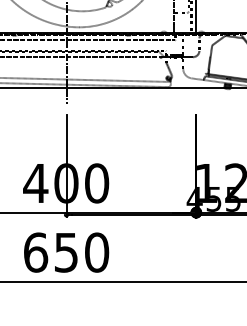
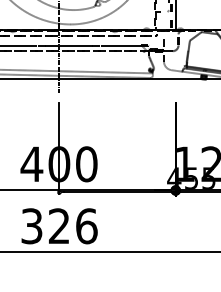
text: (66, 252) -> (59, 226), 650 -> 326

